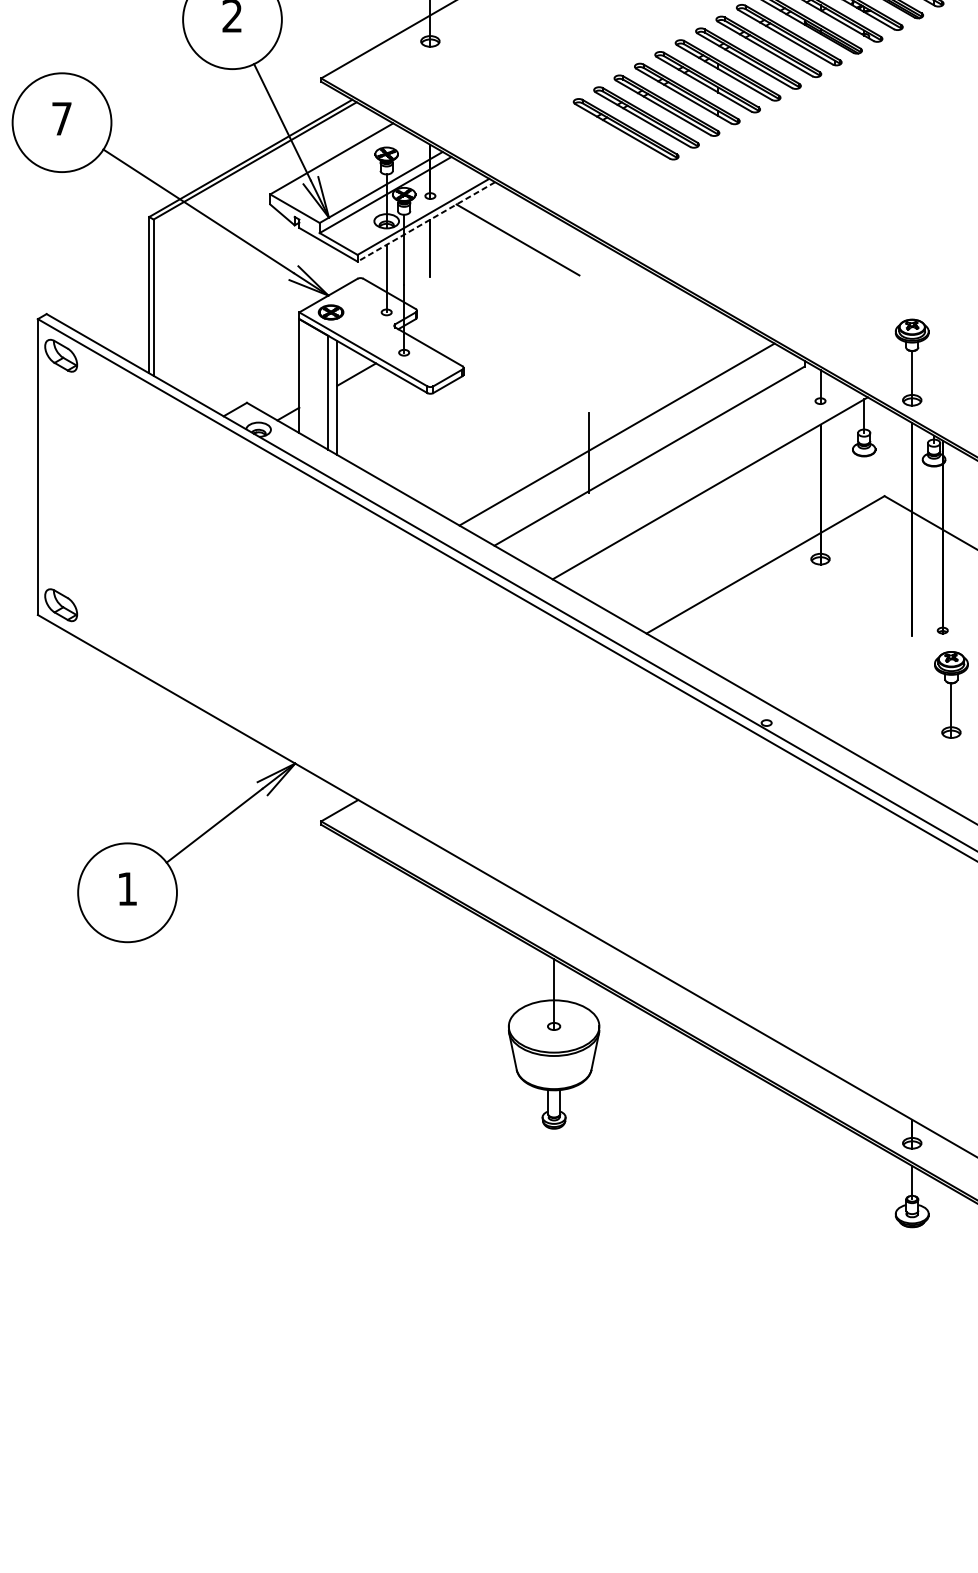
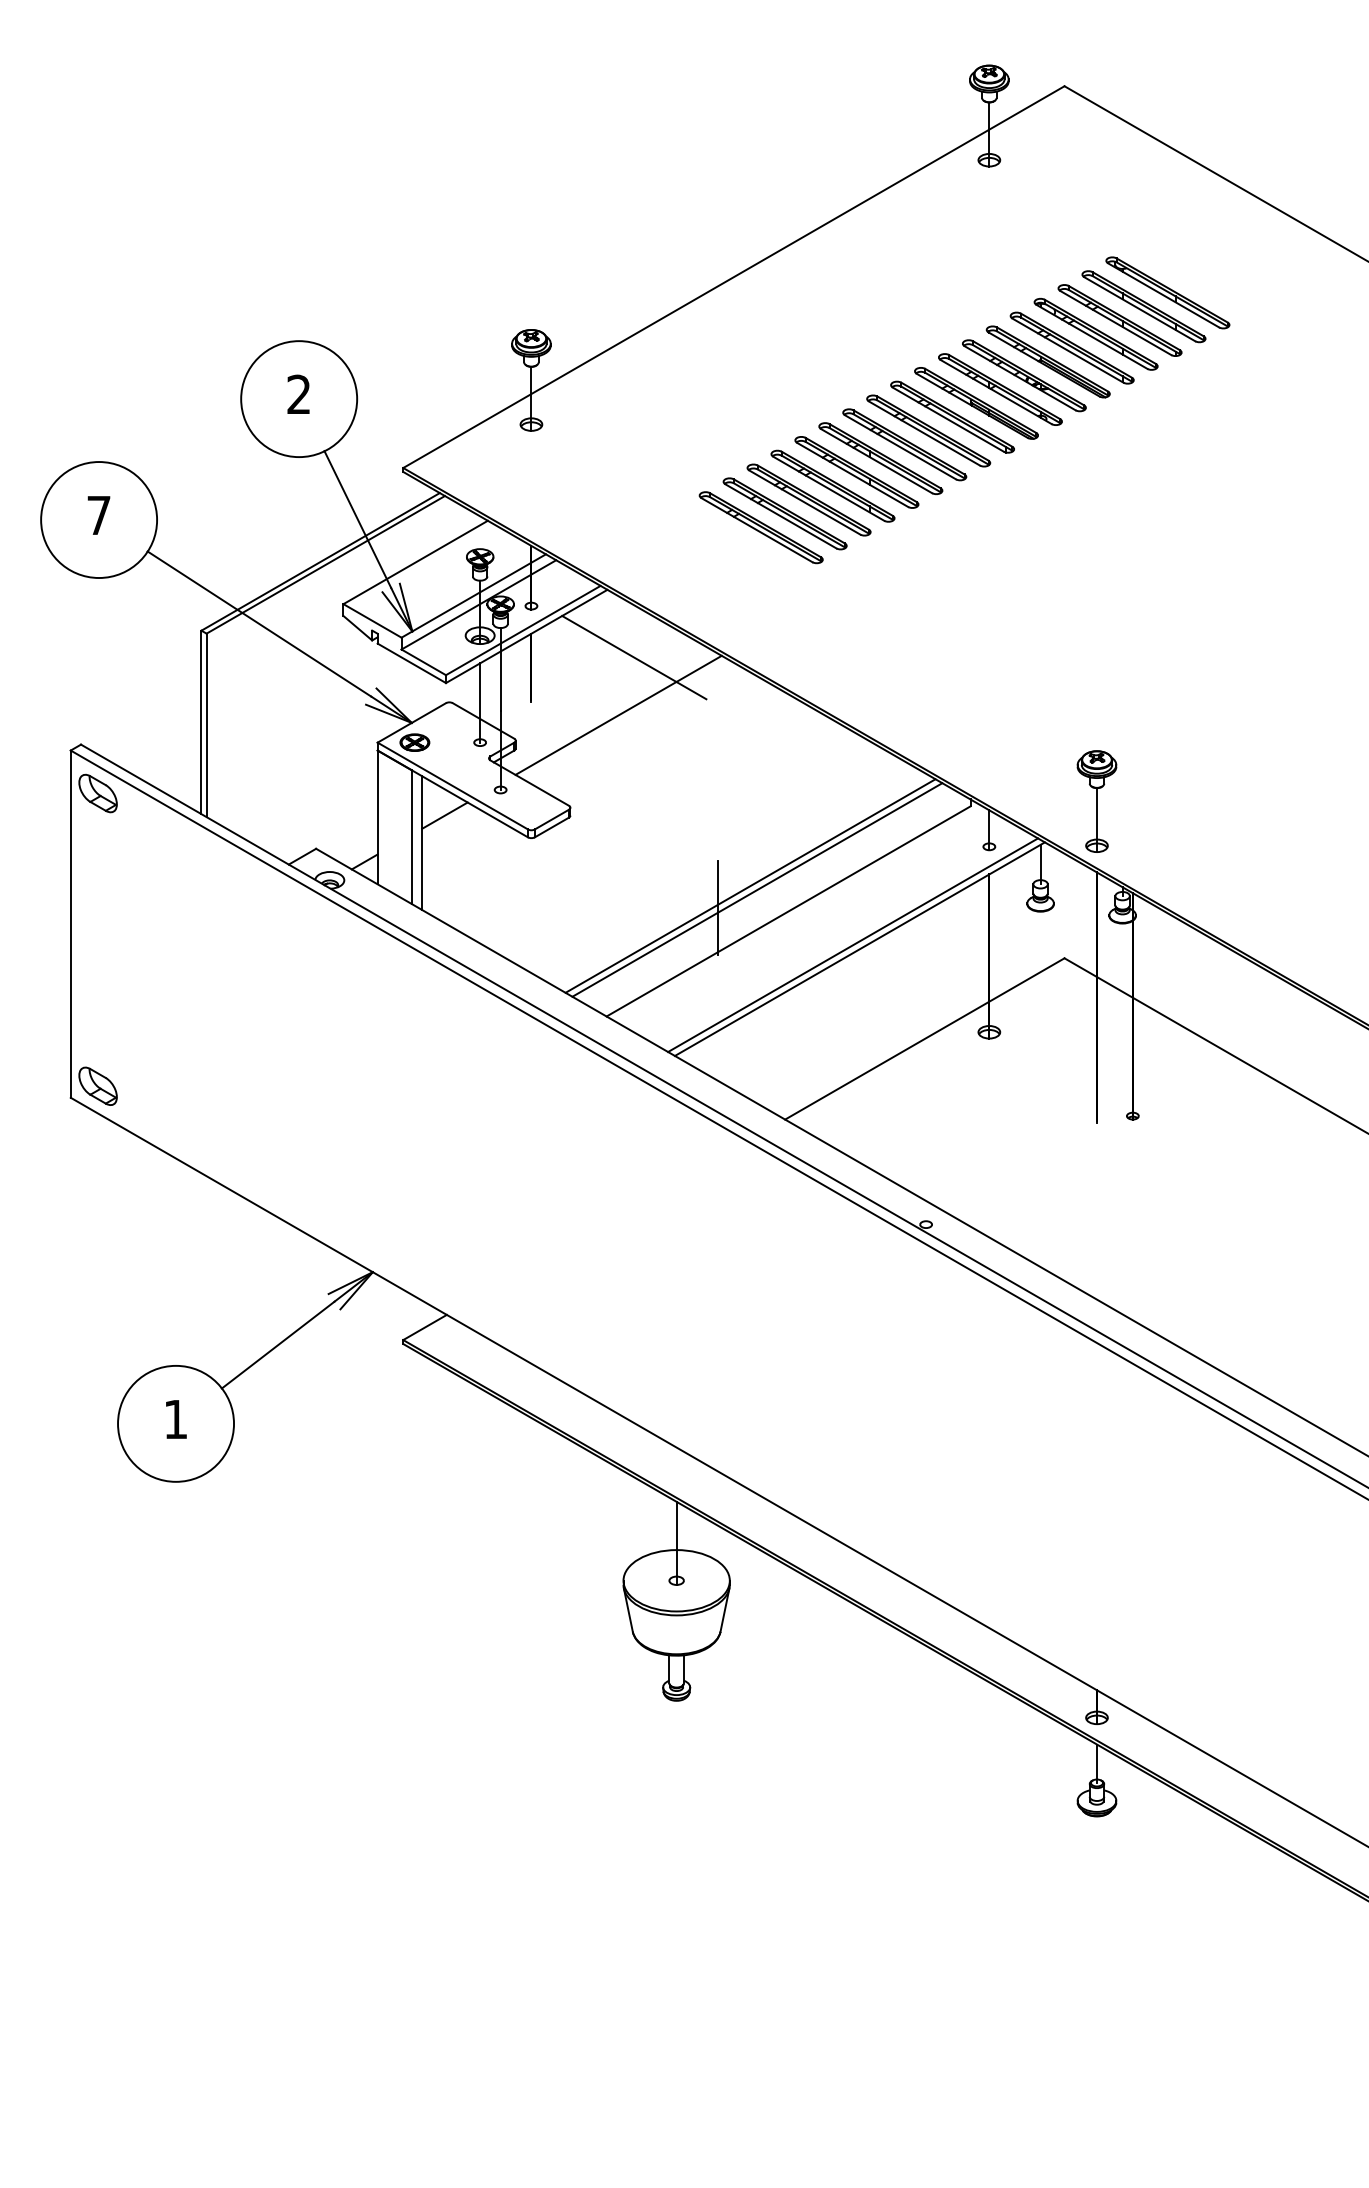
line: (426, 221) -> (526, 636), dashed -> solid
line: (504, 288) -> (618, 714), added
line: (622, 437) -> (757, 889), added
line: (704, 485) -> (853, 945), added
part: (951, 694) -> (1142, 1191), removed

